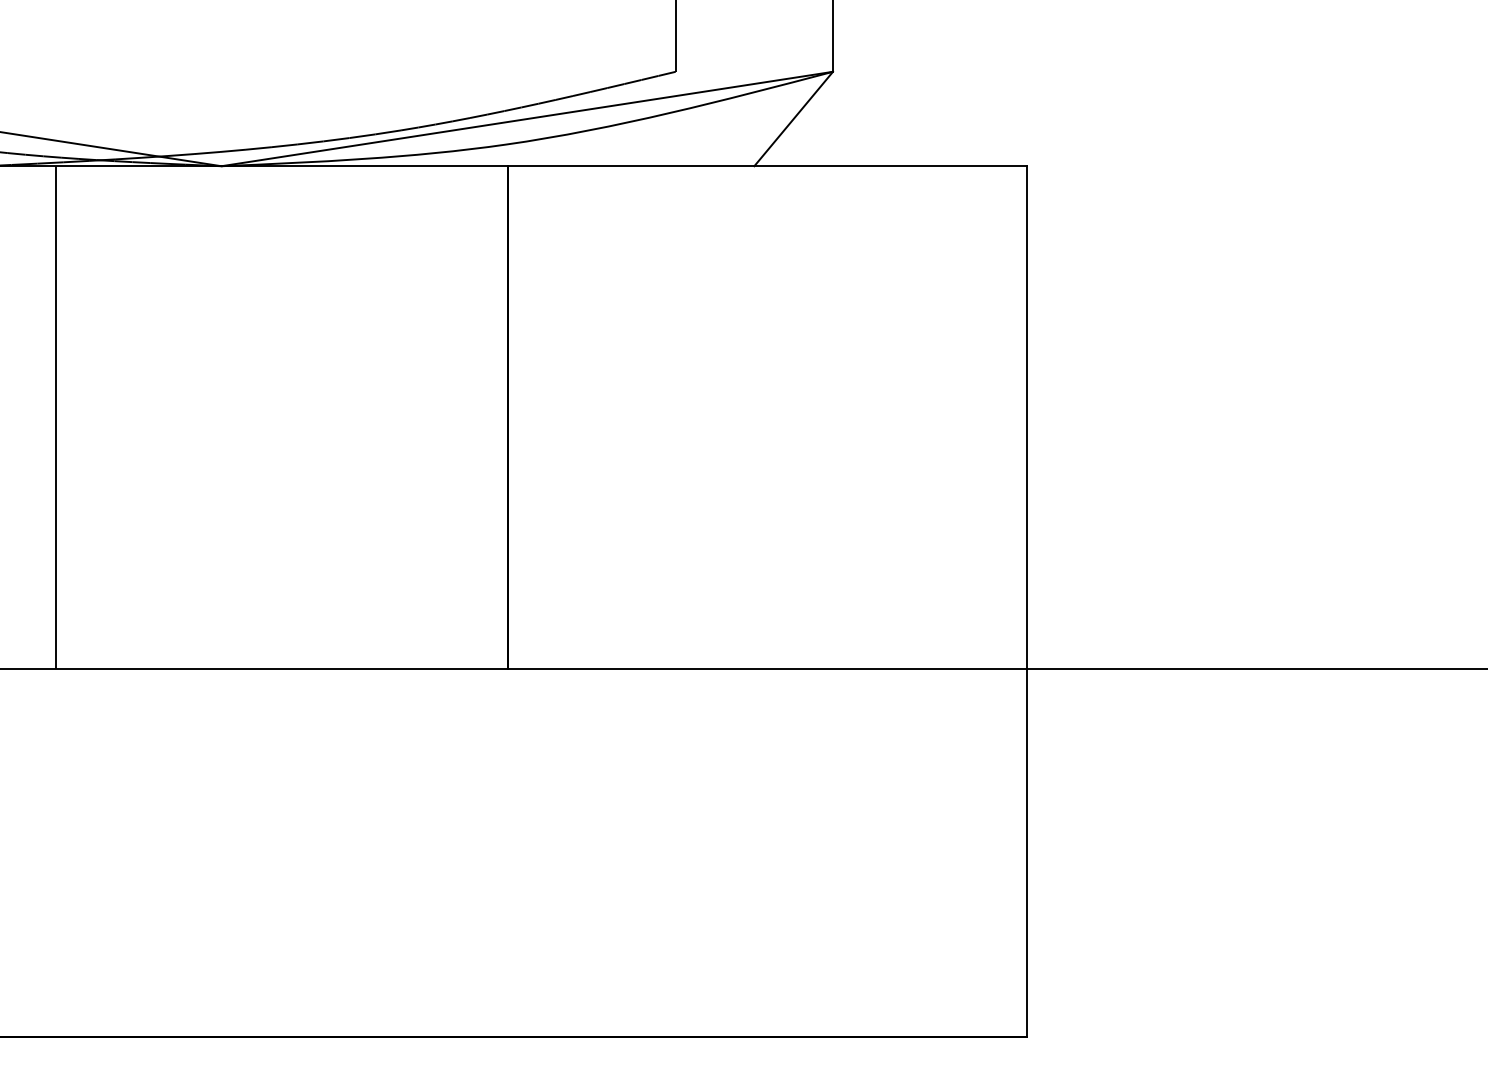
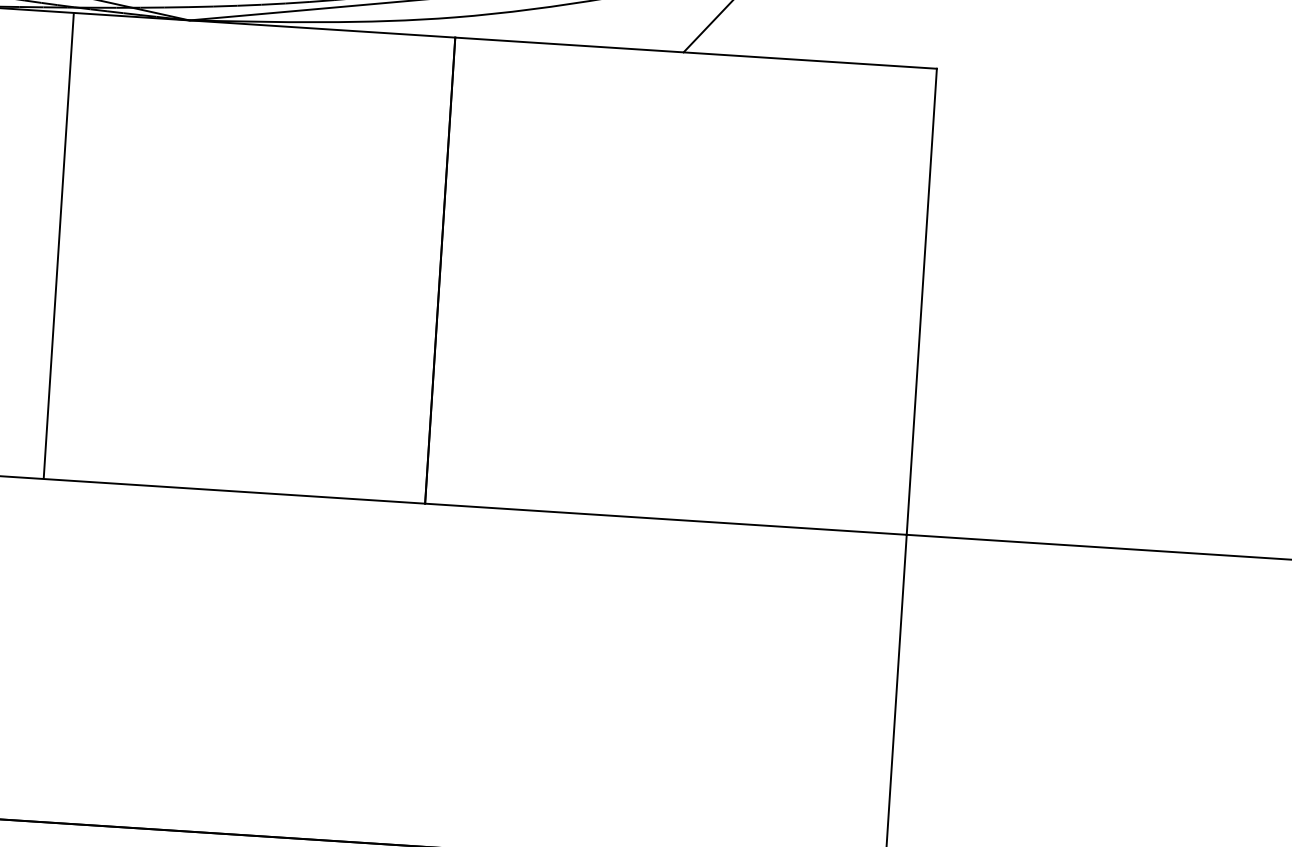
line: (55, 417) -> (58, 245), moved

